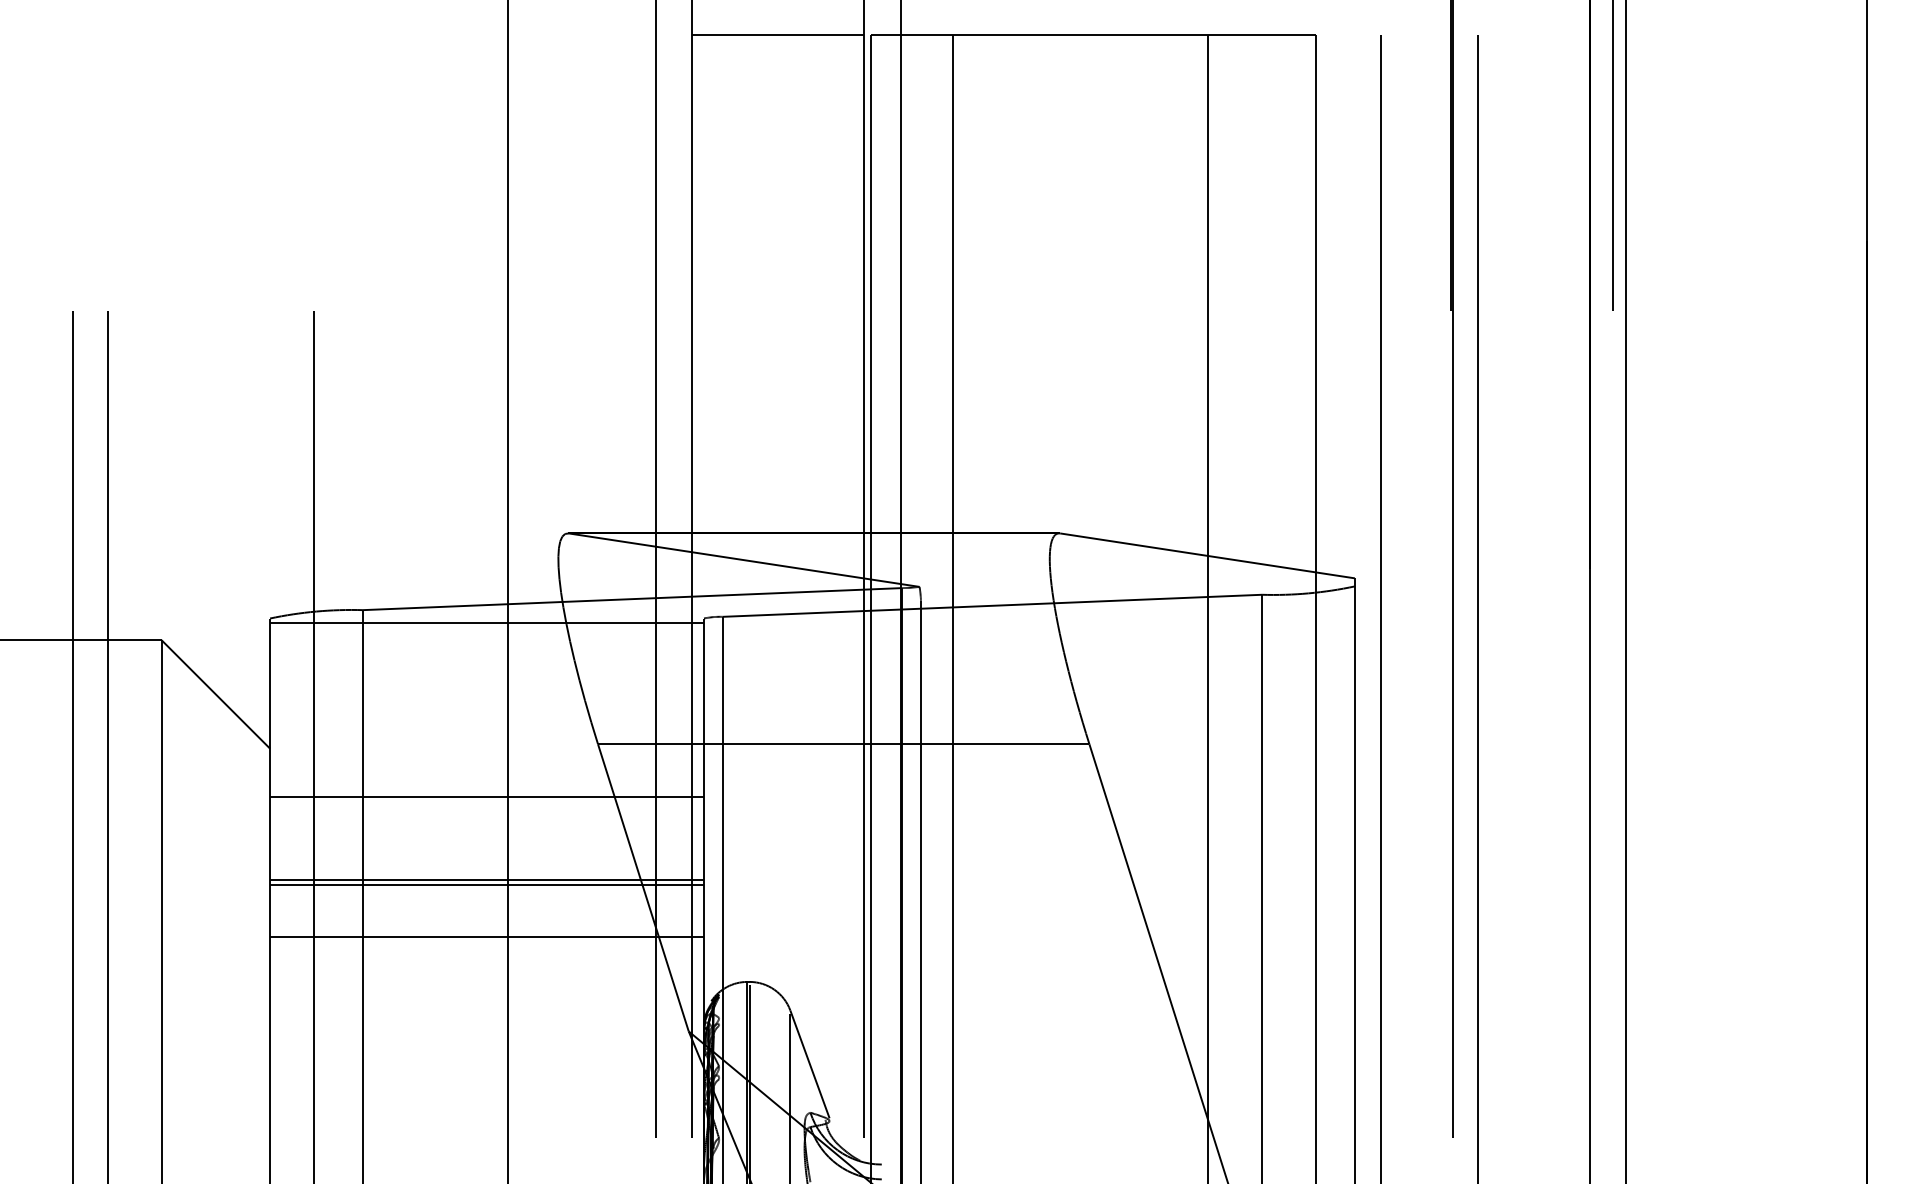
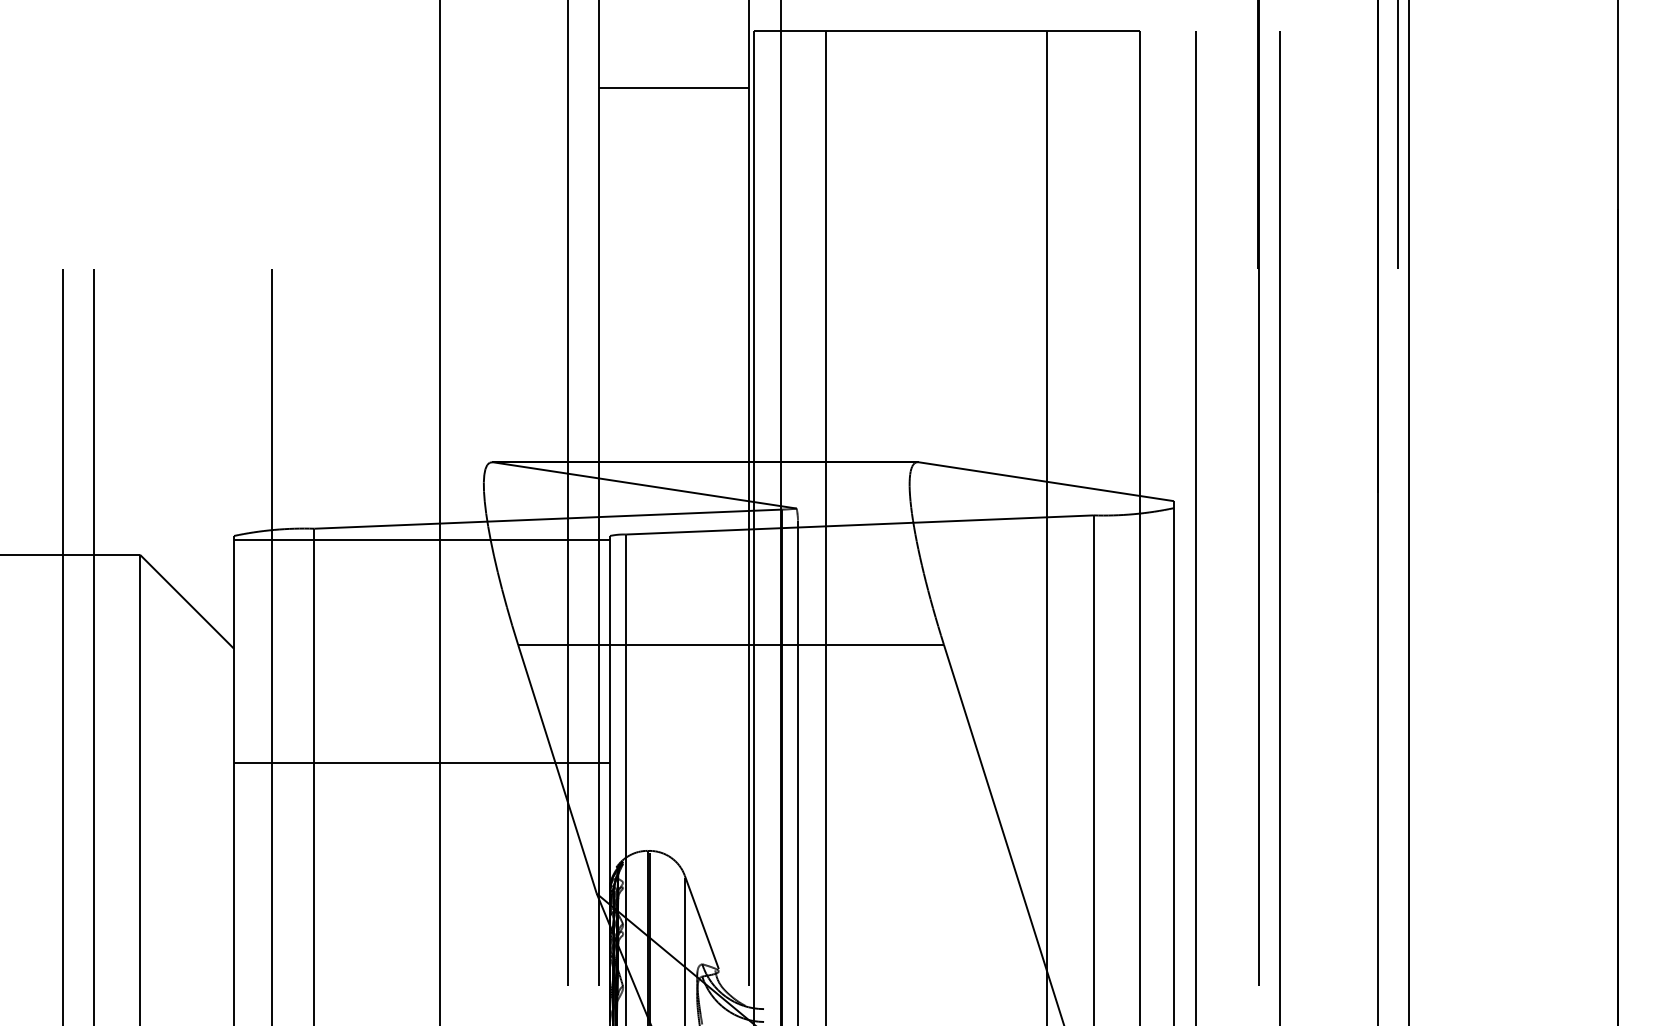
line: (777, 35) -> (673, 87), moved
line: (487, 797) -> (422, 691), removed
line: (487, 885) -> (422, 767), removed
line: (487, 937) -> (422, 812), removed

